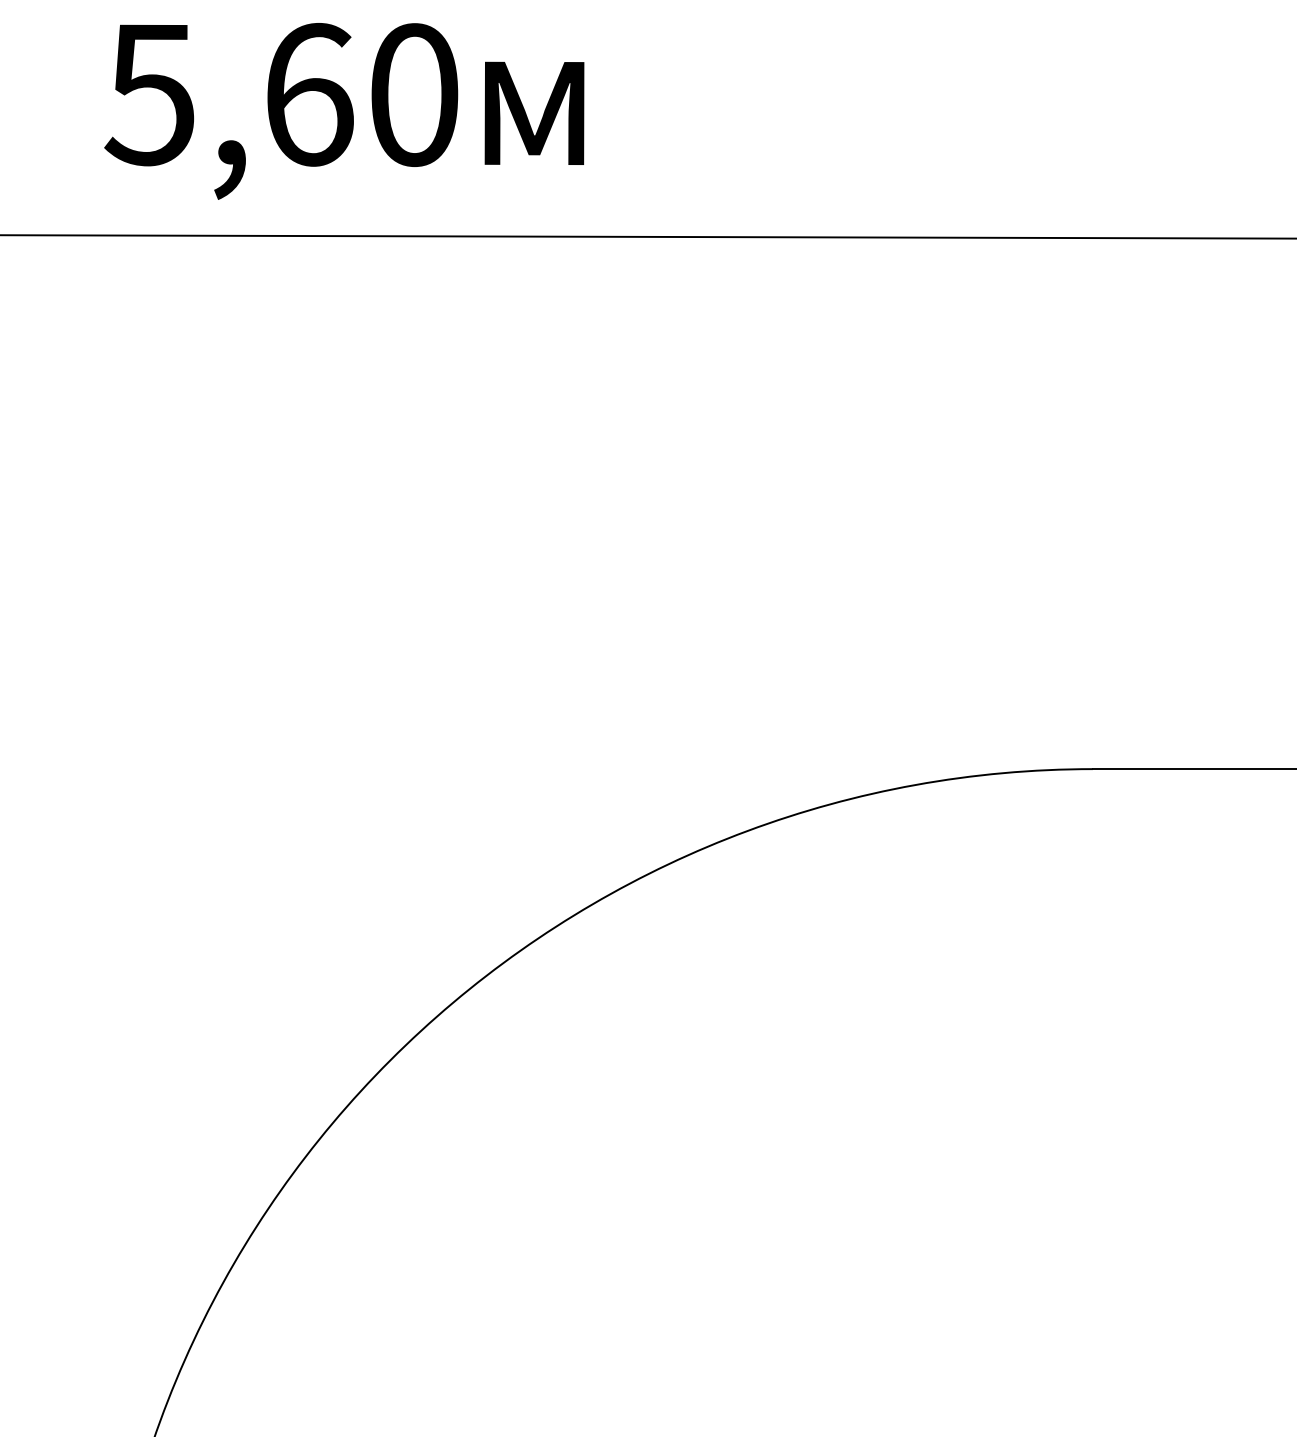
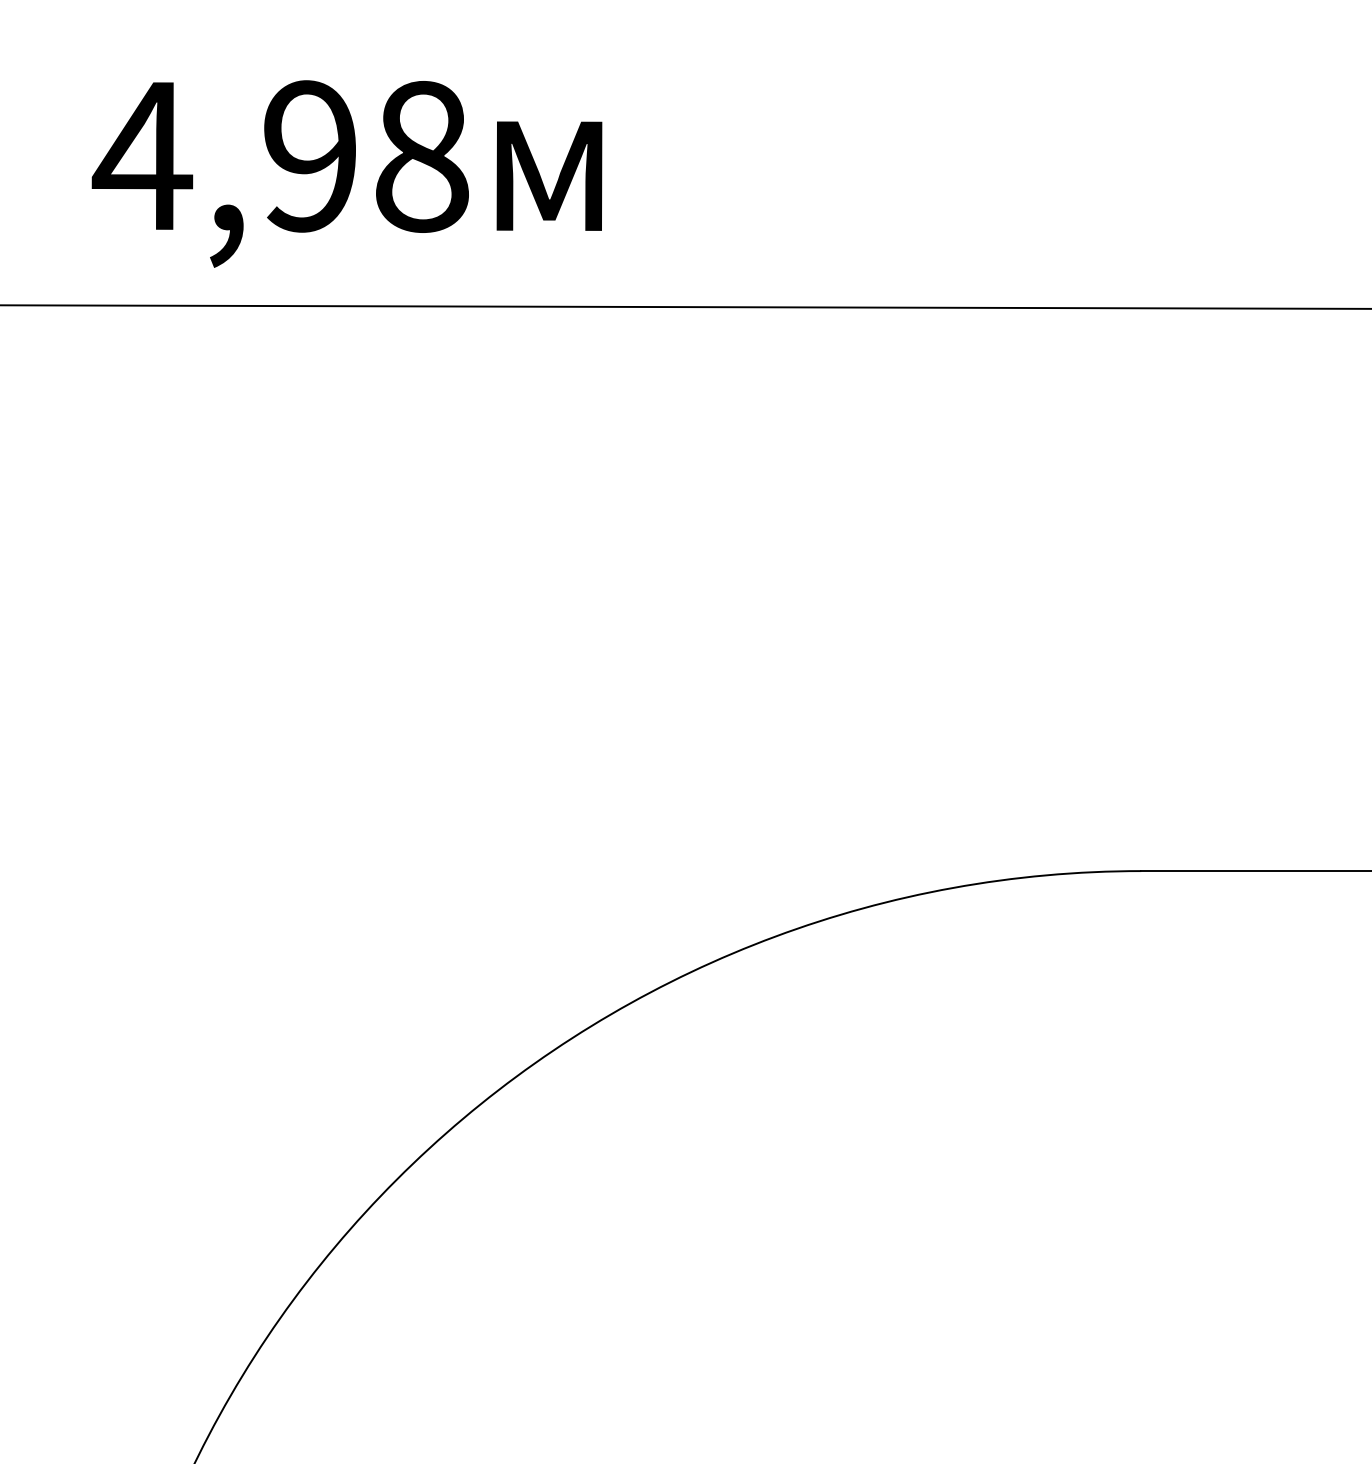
text: (280, 94) -> (280, 156), 5,60 -> 4,98

